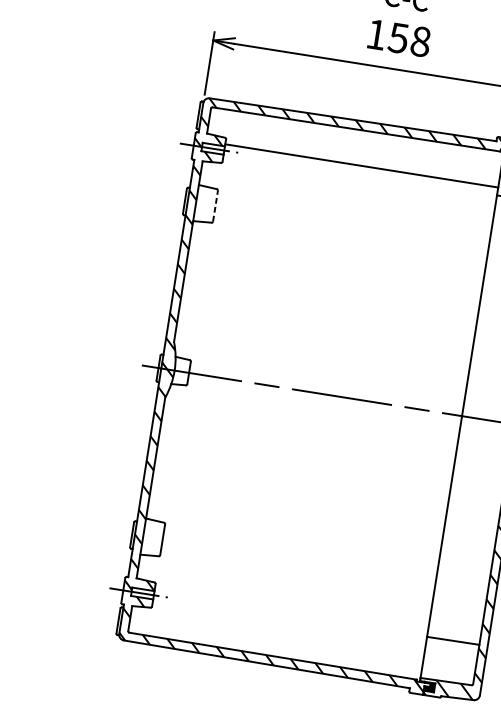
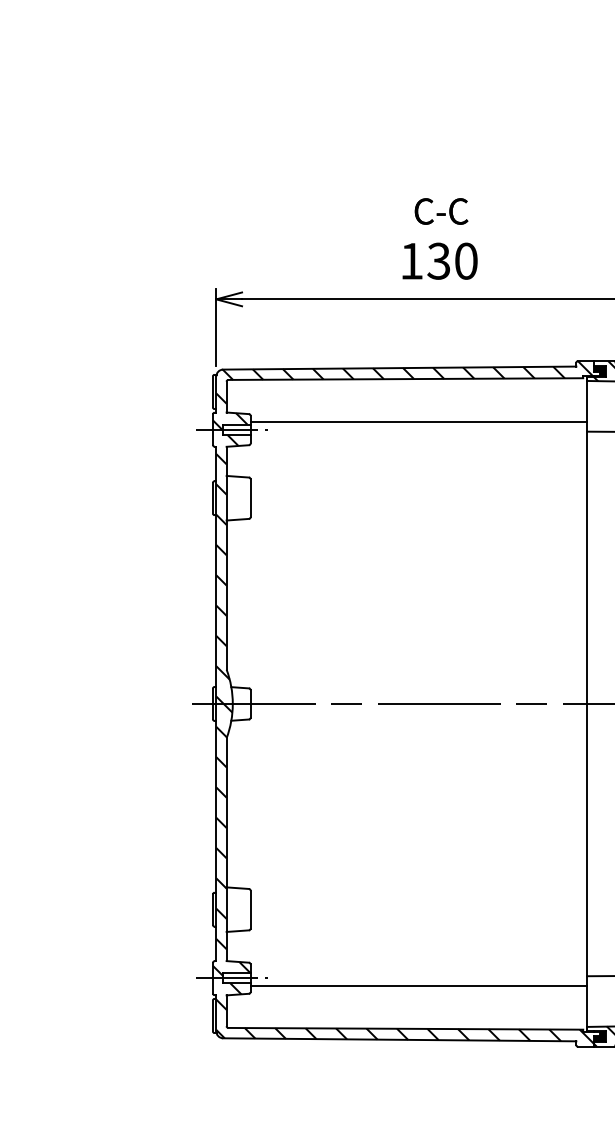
text: (409, 39) -> (452, 260), 158 -> 130
line: (215, 206) -> (250, 498), dashed -> solid
line: (289, 622) -> (418, 985), added

